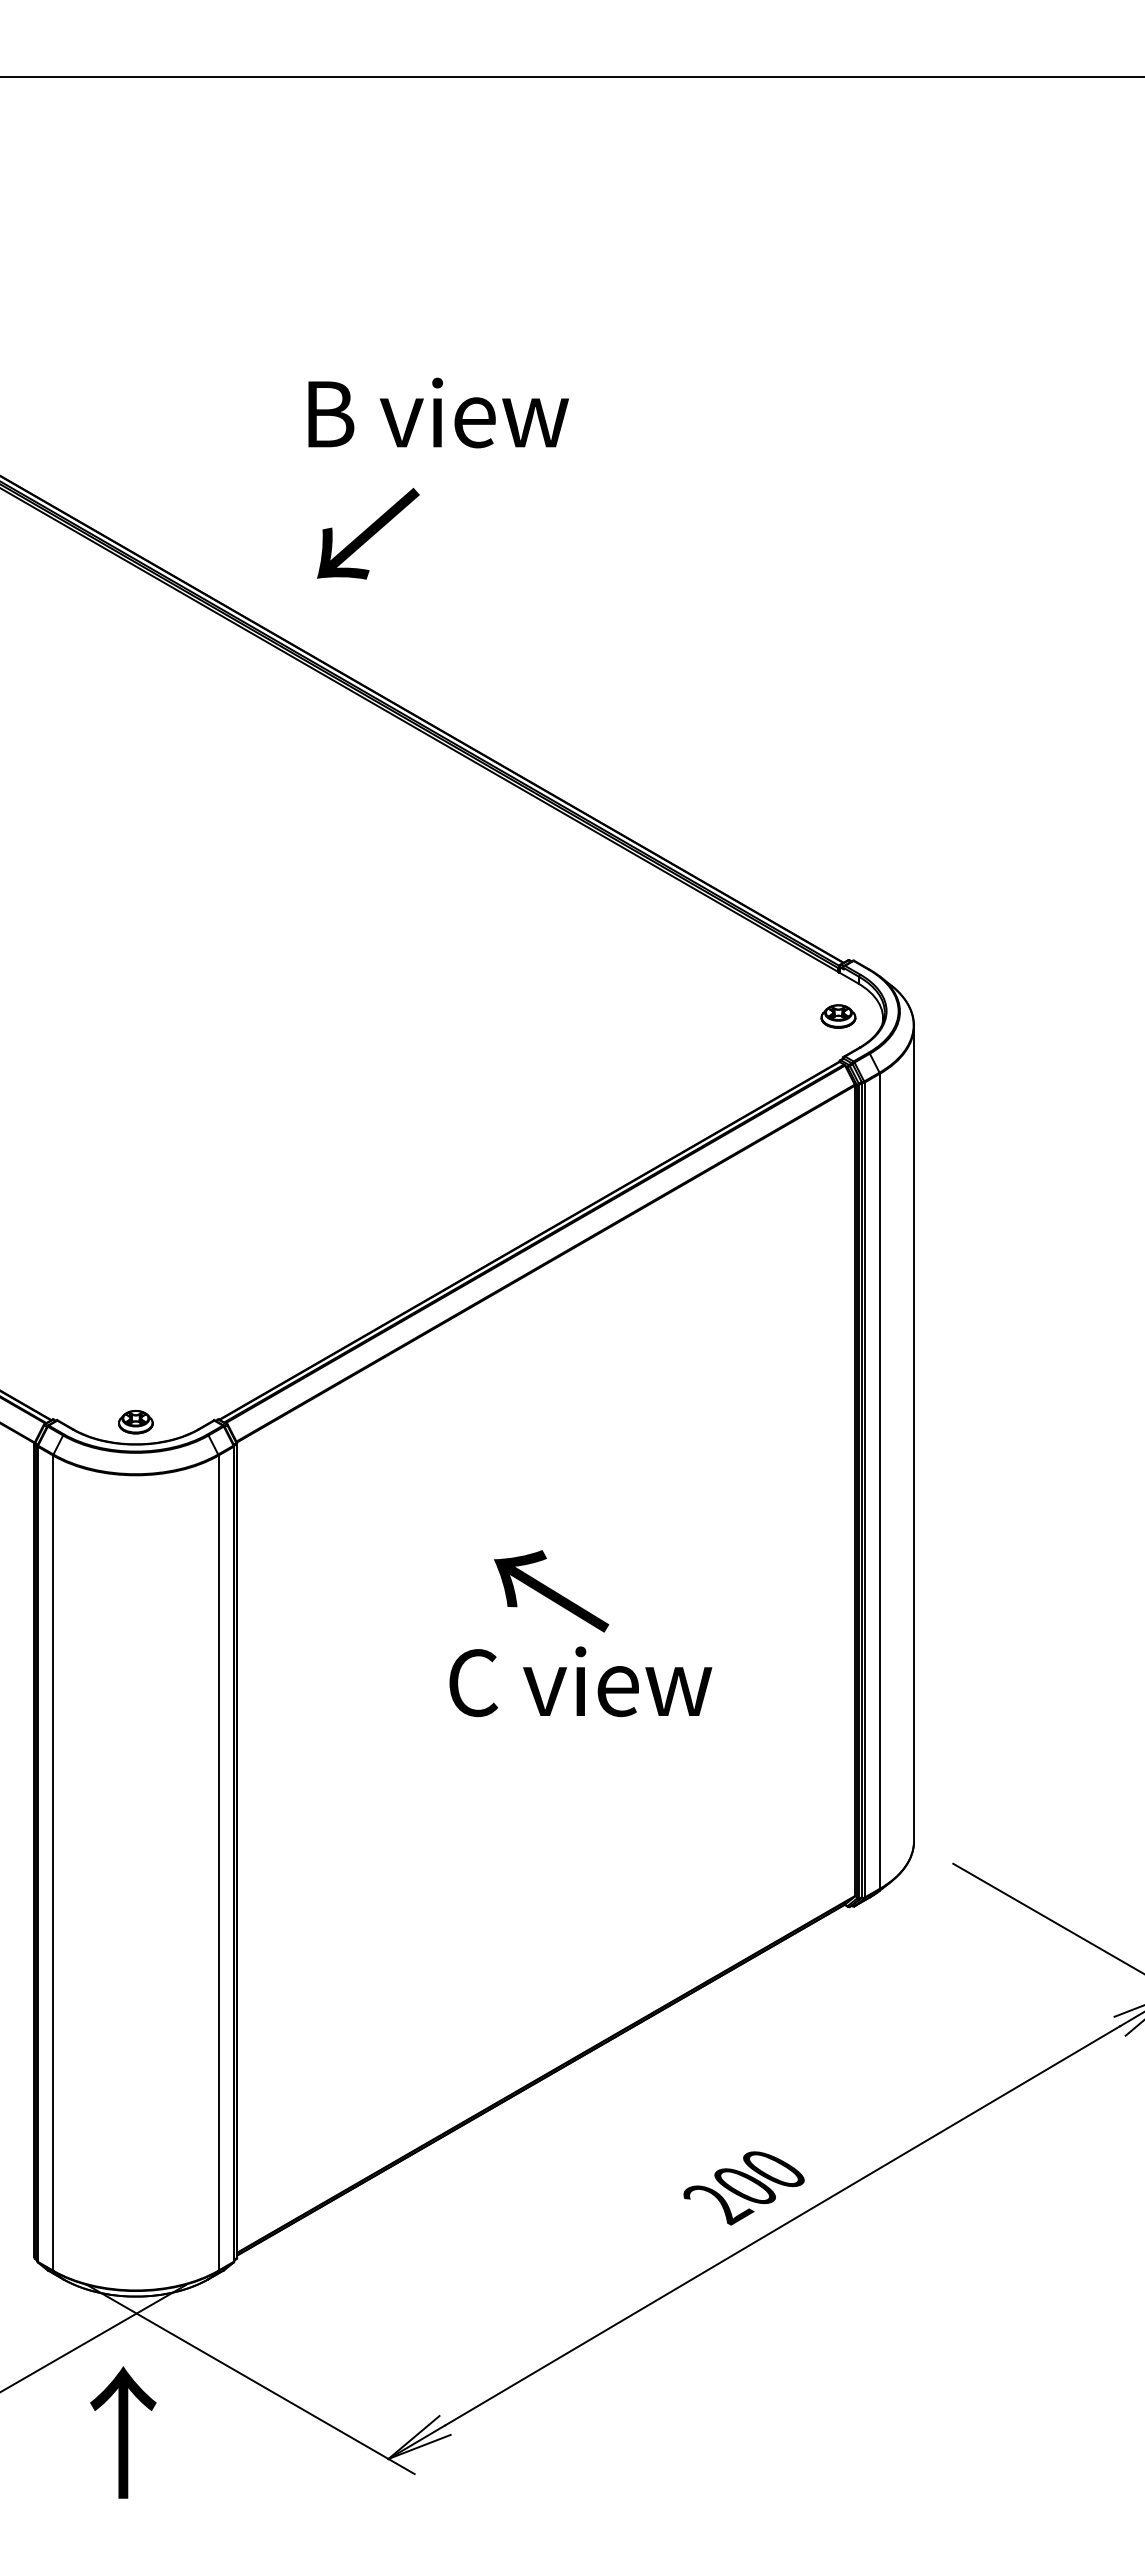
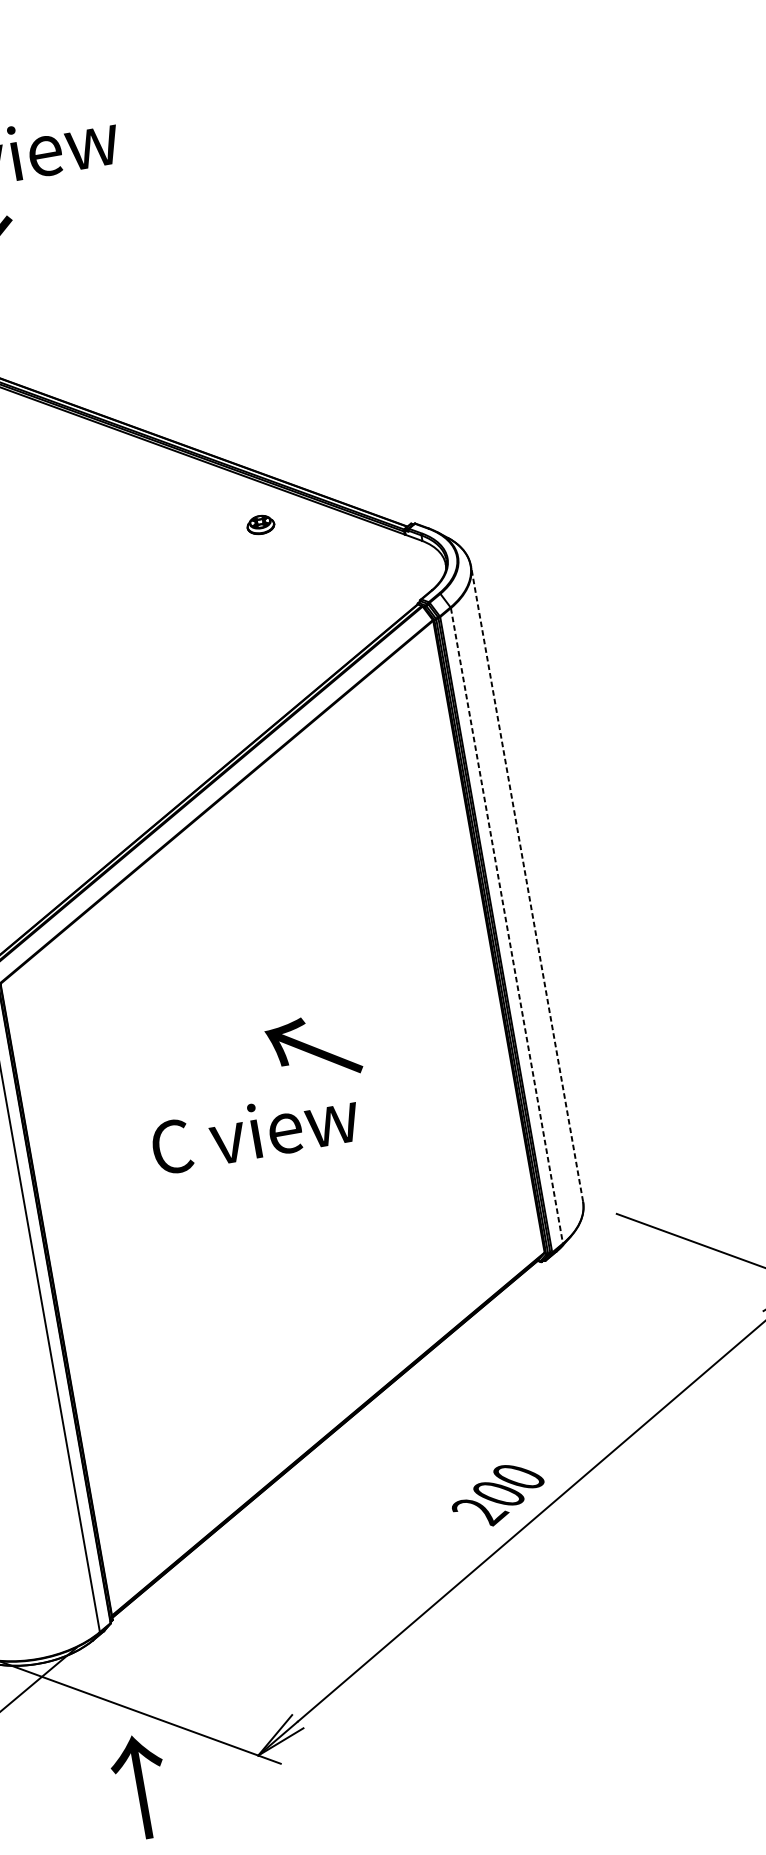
part: (838, 1016) -> (260, 524), moved
line: (914, 1433) -> (527, 883), solid -> dashed
line: (879, 1481) -> (506, 926), solid -> dashed
text: (551, 1591) -> (313, 1048), moved
text: (580, 1681) -> (255, 1131), moved
text: (123, 2432) -> (140, 1787), moved

